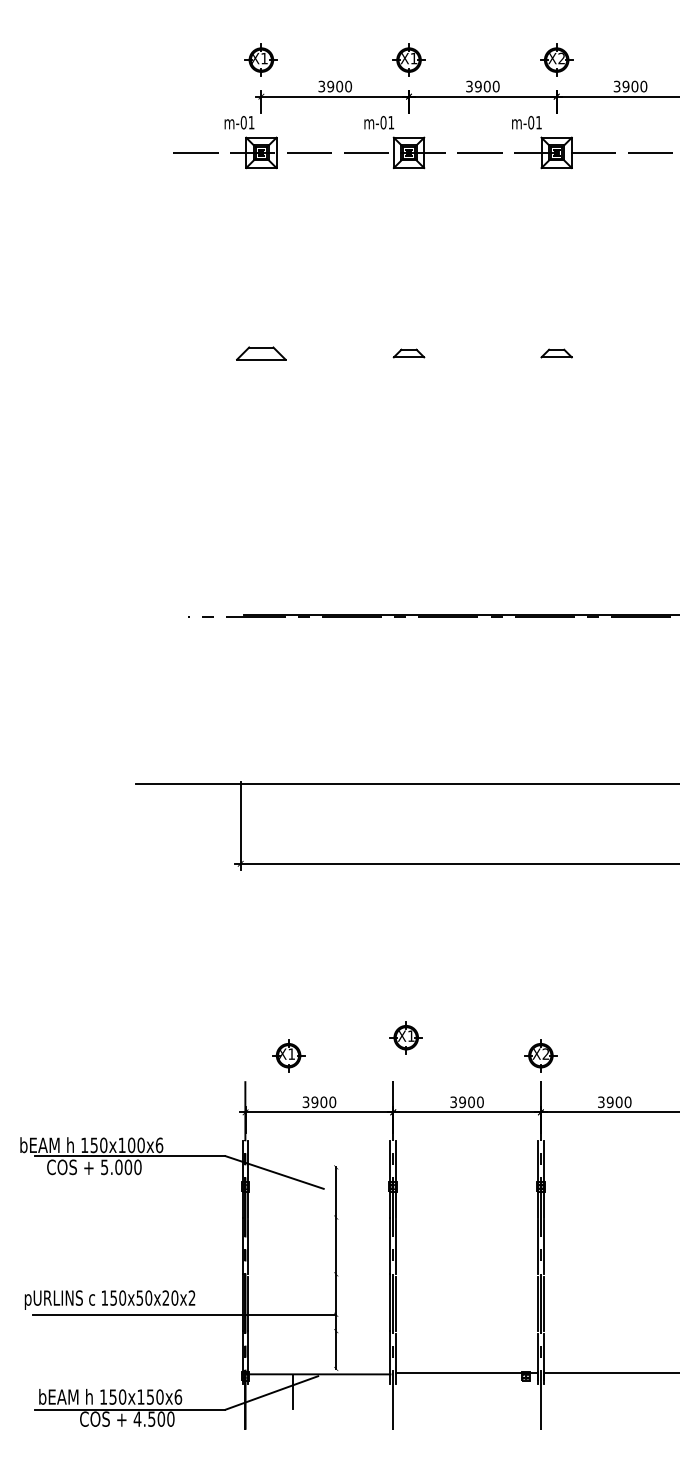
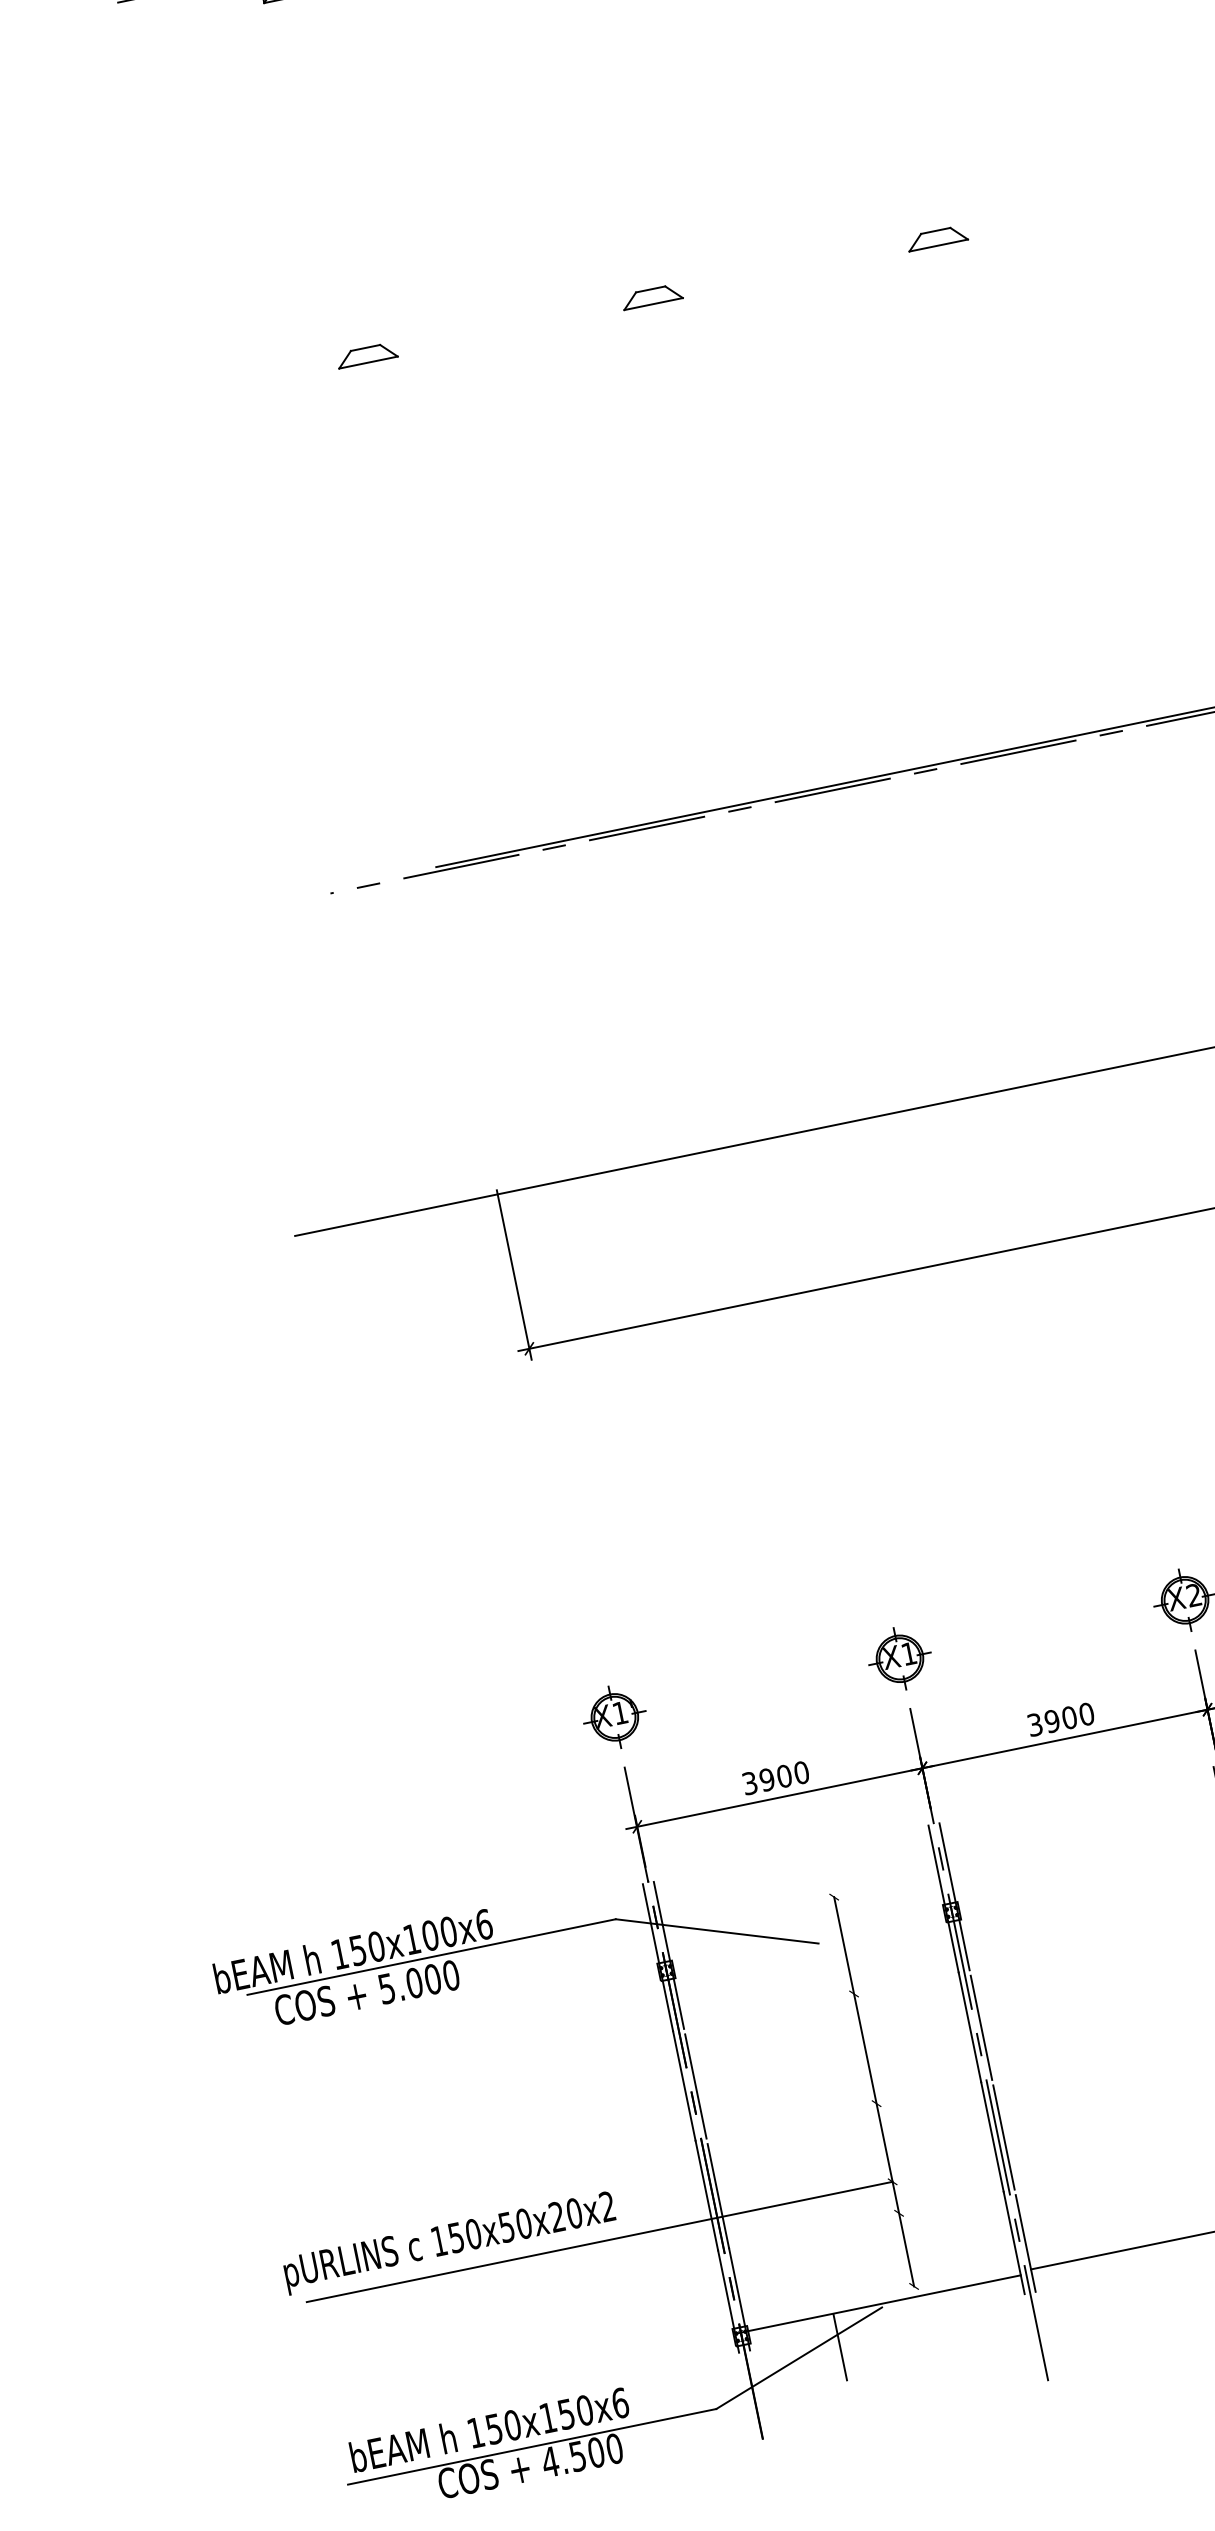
part: (261, 353) -> (367, 355), size x0.62
part: (405, 1037) -> (898, 1658), moved
part: (288, 1055) -> (614, 1717), moved

